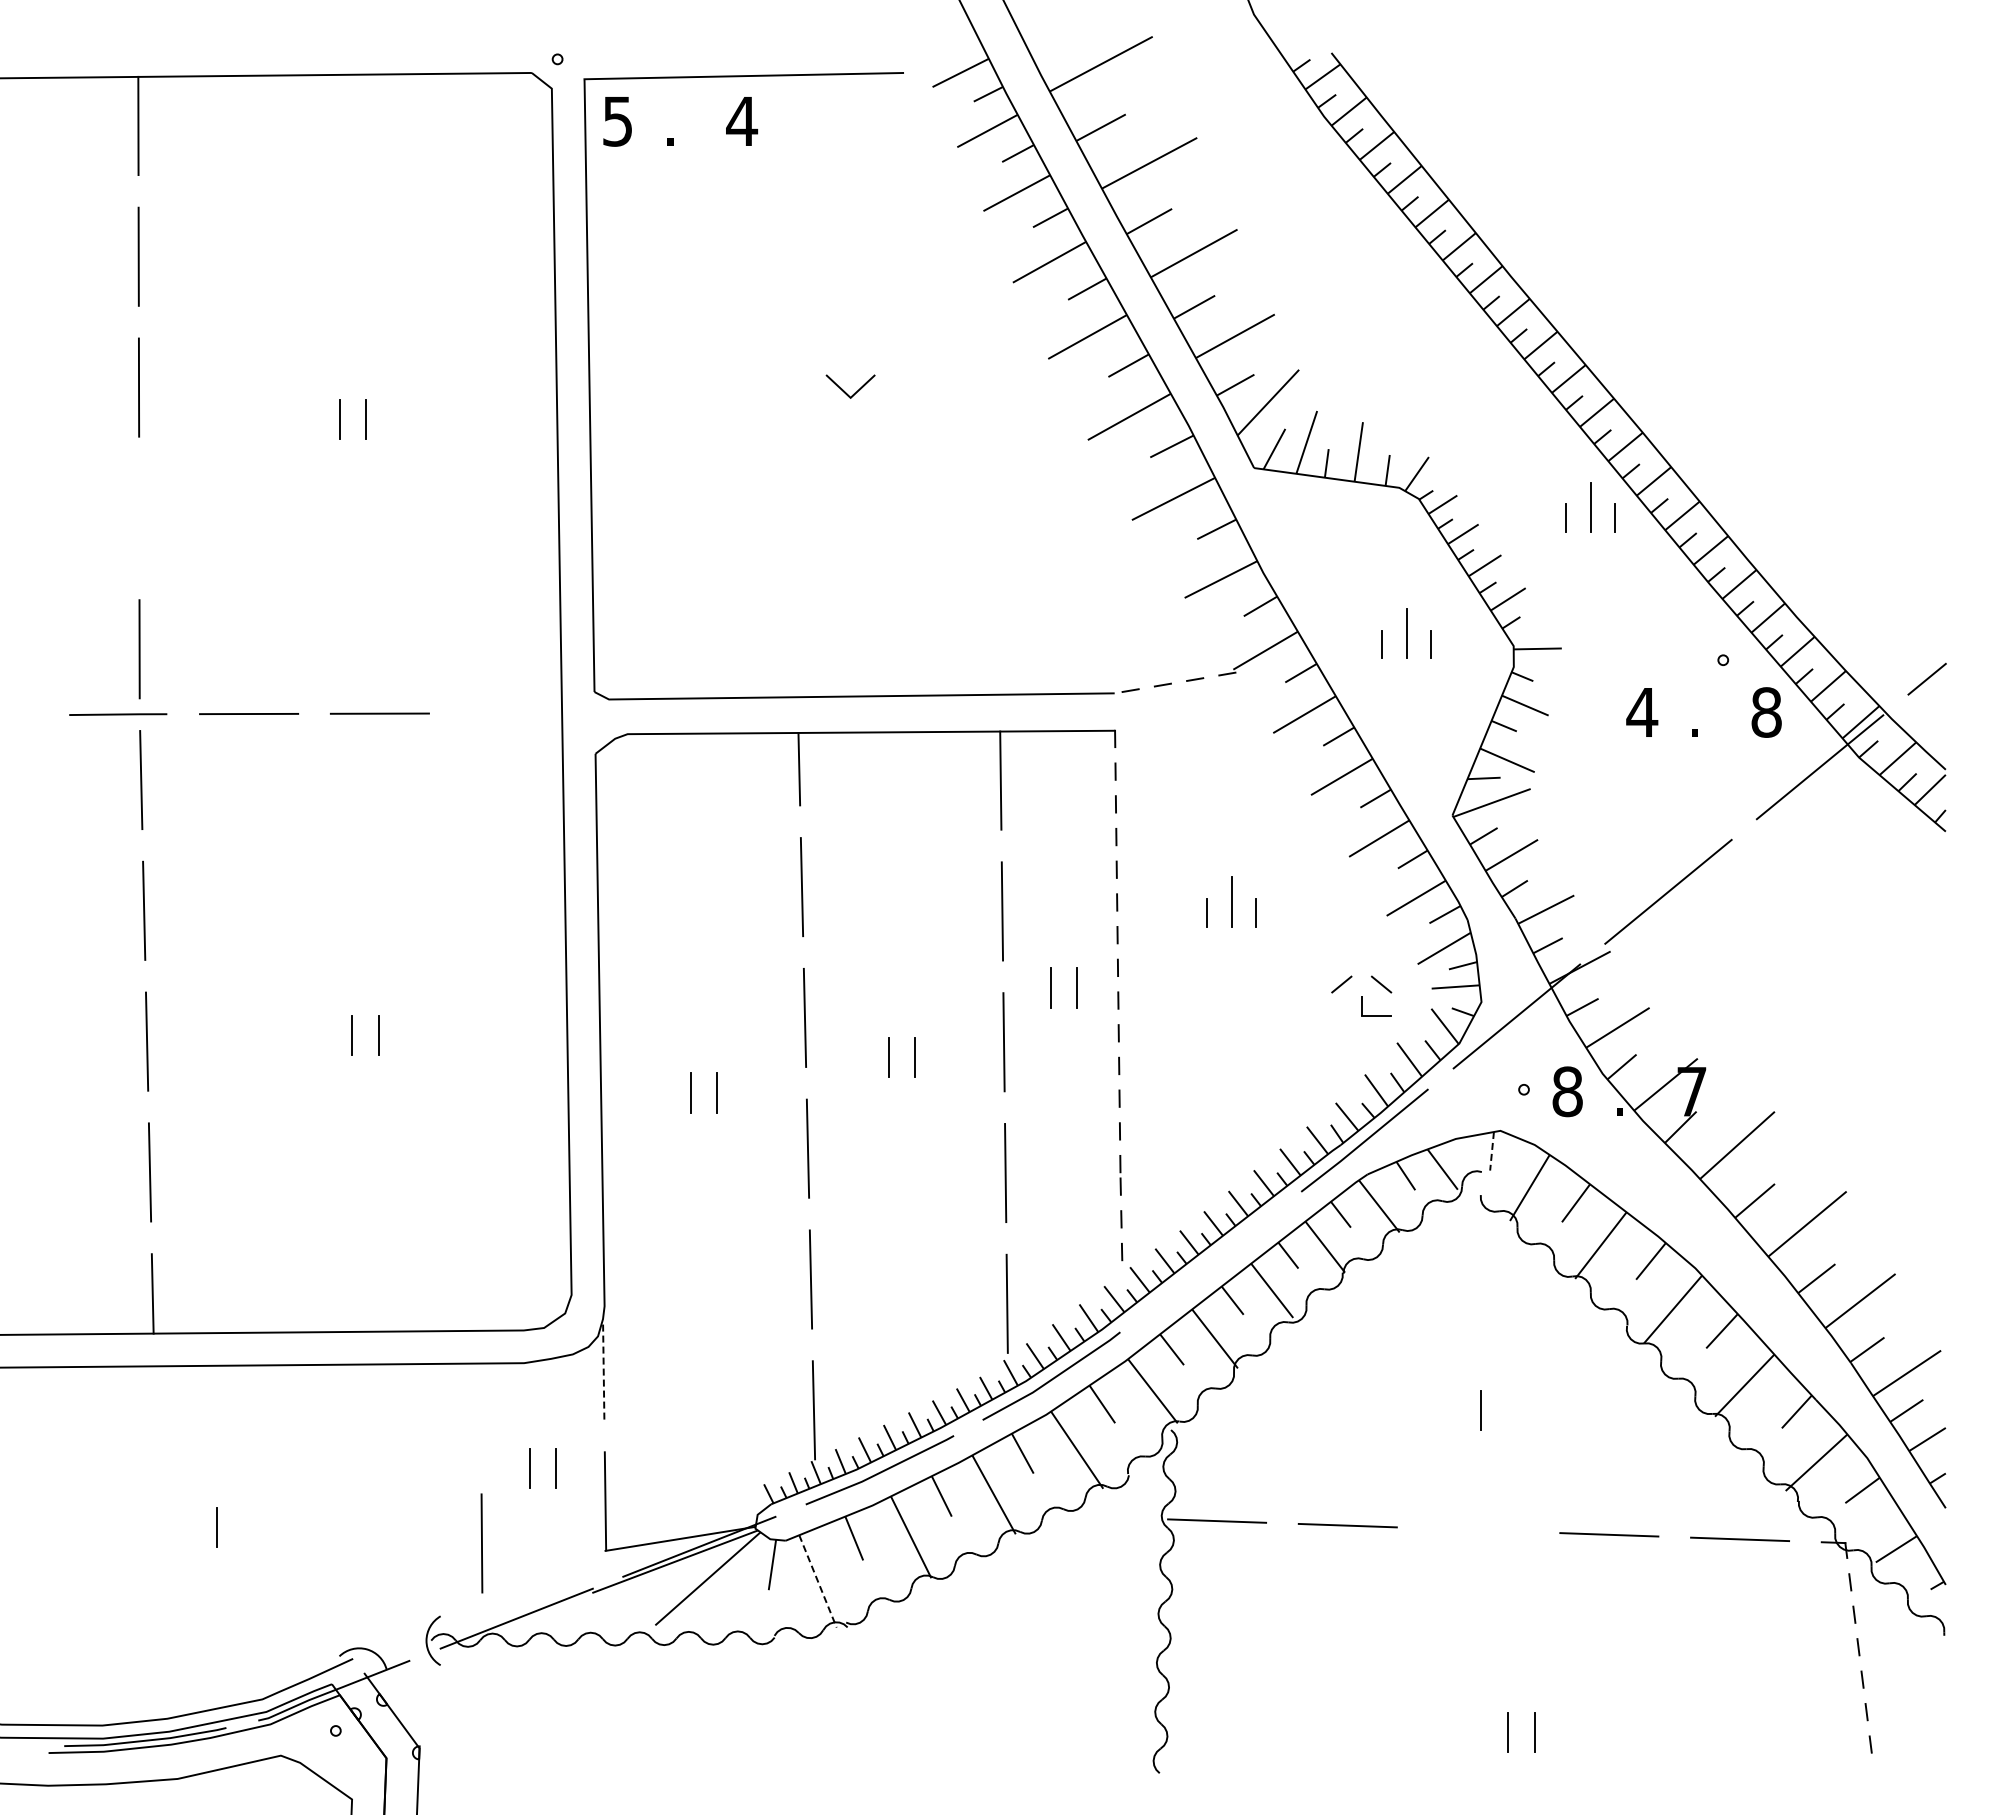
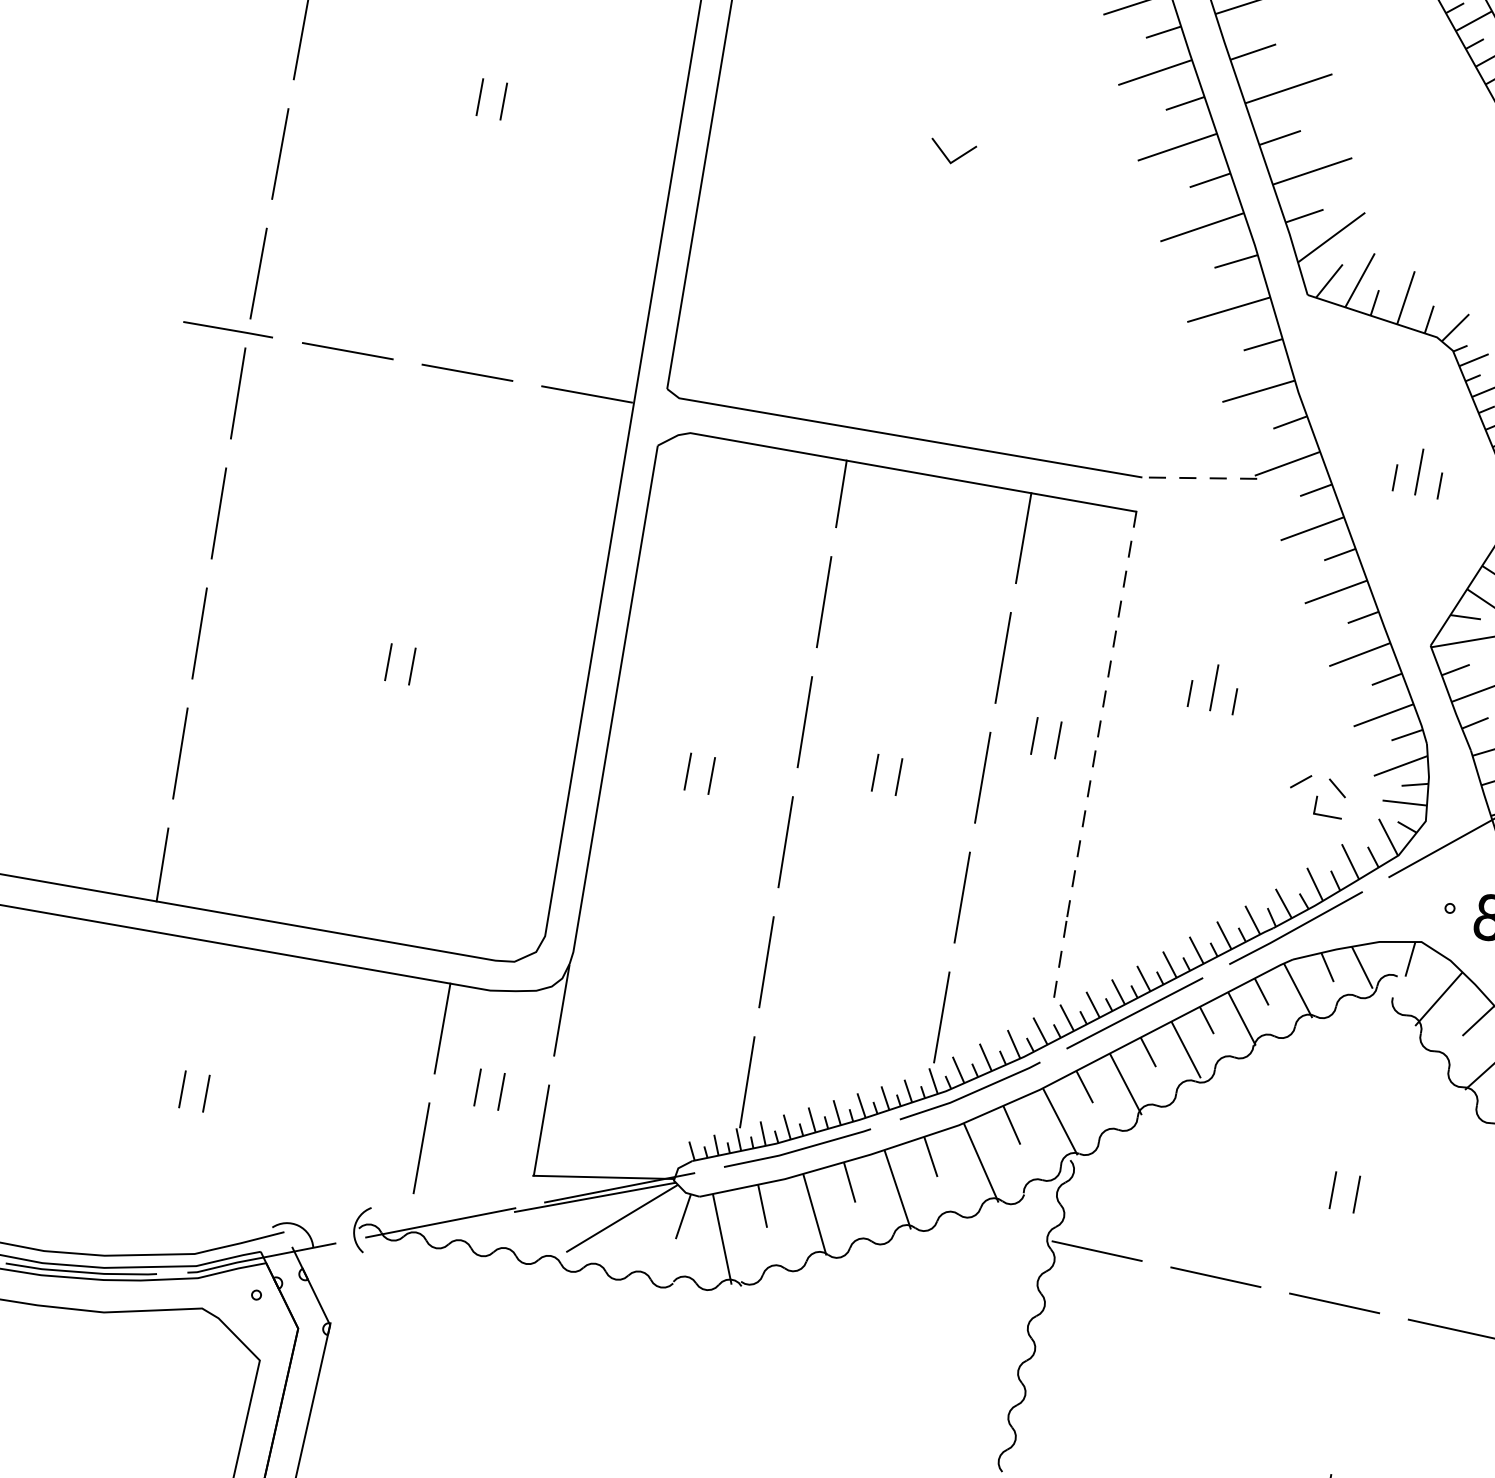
line: (139, 518) -> (280, 154), added
line: (510, 713) -> (586, 394), added
line: (1492, 1151) -> (1410, 959), dashed -> solid
line: (1210, 1261) -> (1134, 1012), added
line: (603, 1370) -> (561, 1010), dashed -> solid
line: (1454, 1410) -> (1332, 1189), added
line: (480, 1412) -> (442, 1028), added
line: (243, 1527) -> (206, 1093), added
line: (1478, 1529) -> (1334, 1302), added
line: (817, 1581) -> (721, 1239), dashed -> solid

